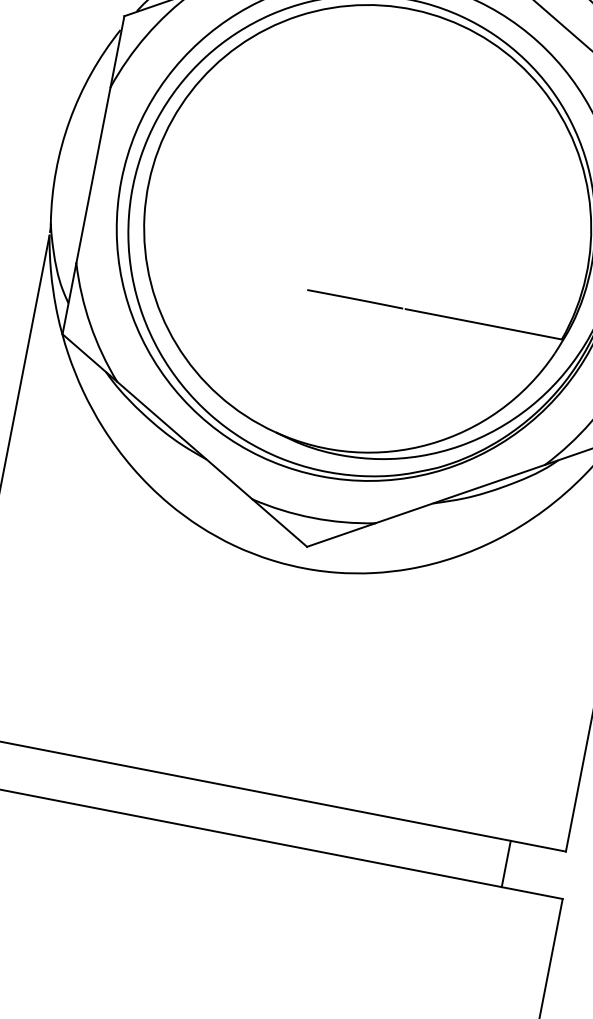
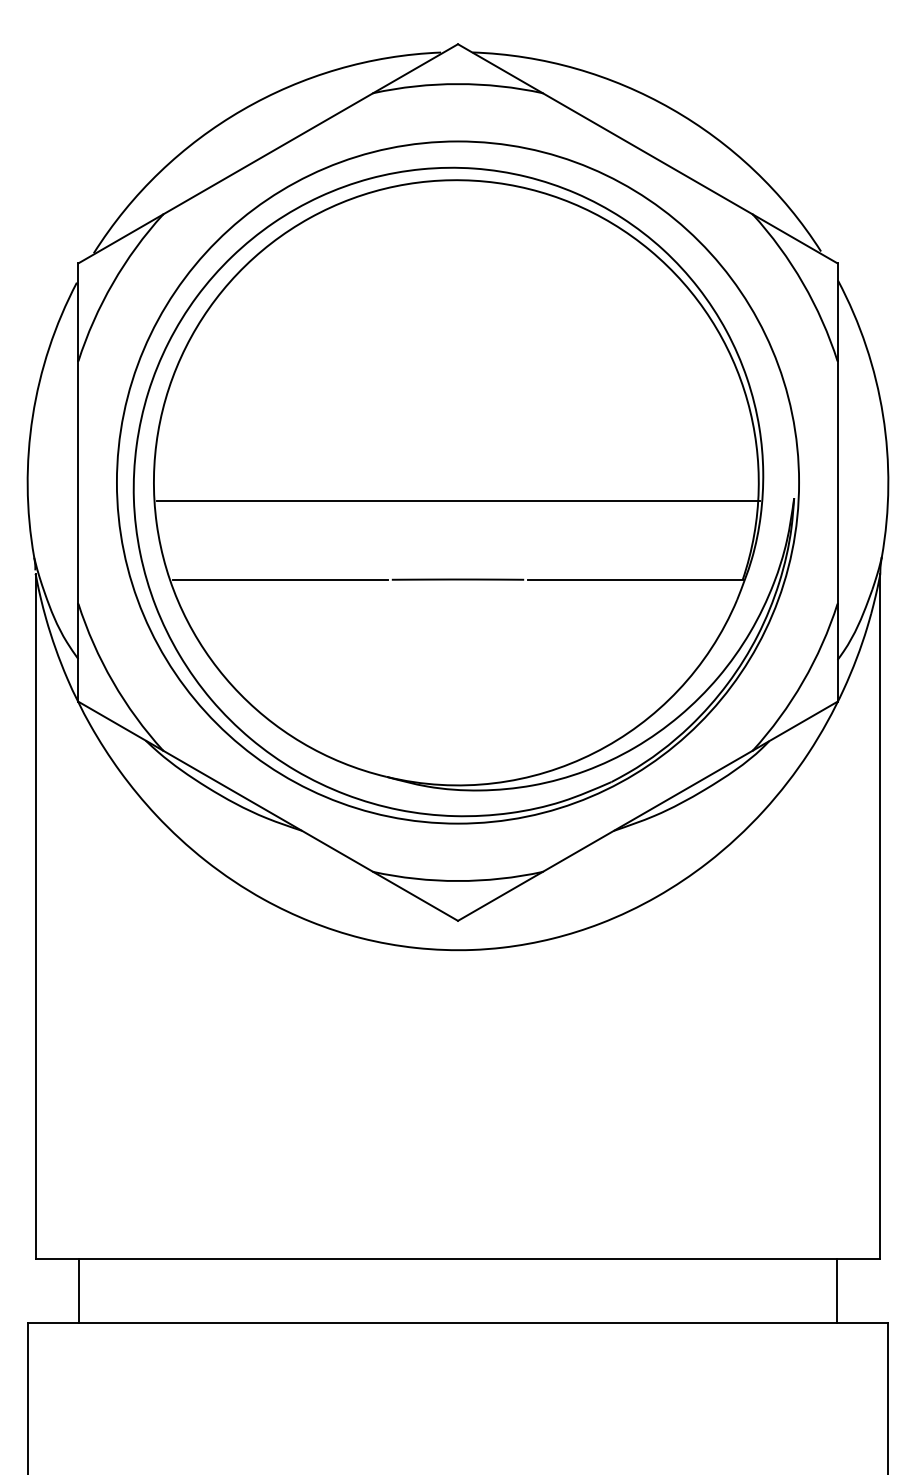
line: (366, 241) -> (458, 500), added
line: (226, 274) -> (280, 579), added
line: (506, 863) -> (837, 1290), moved

